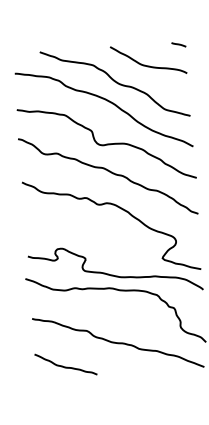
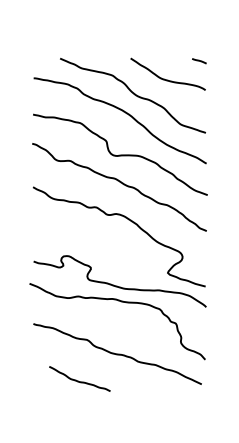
curve: (64, 366) -> (78, 380), moved

